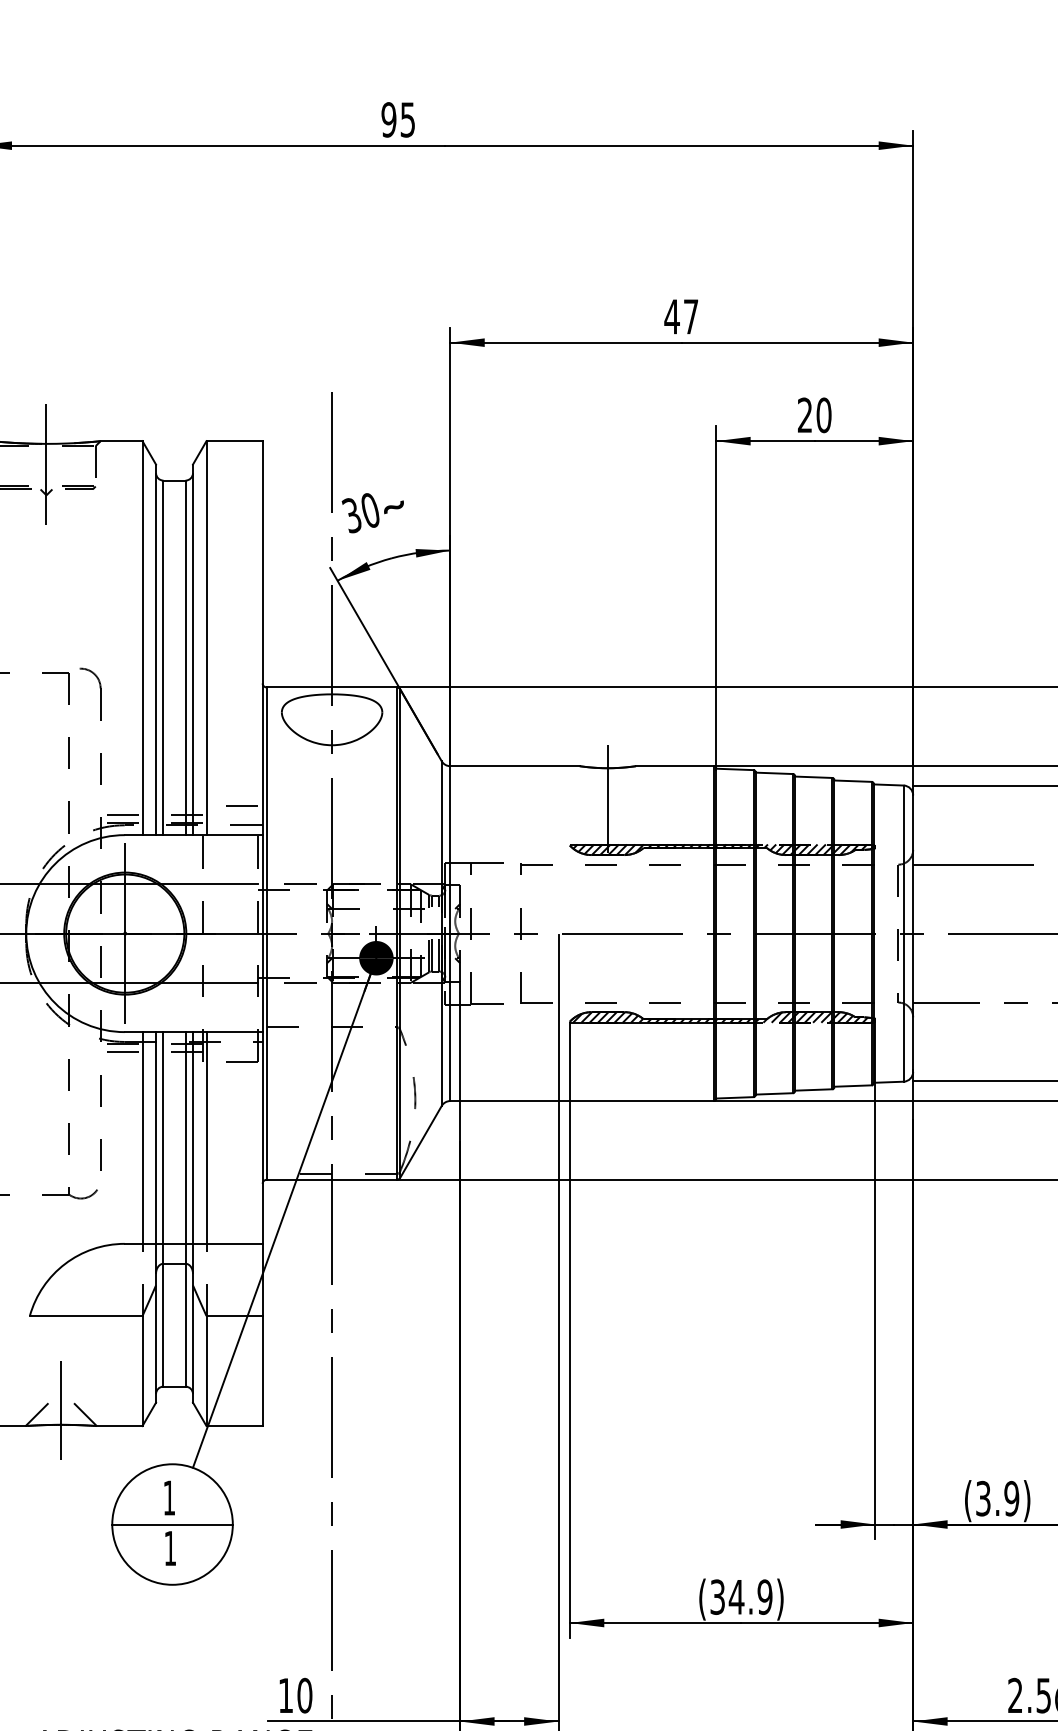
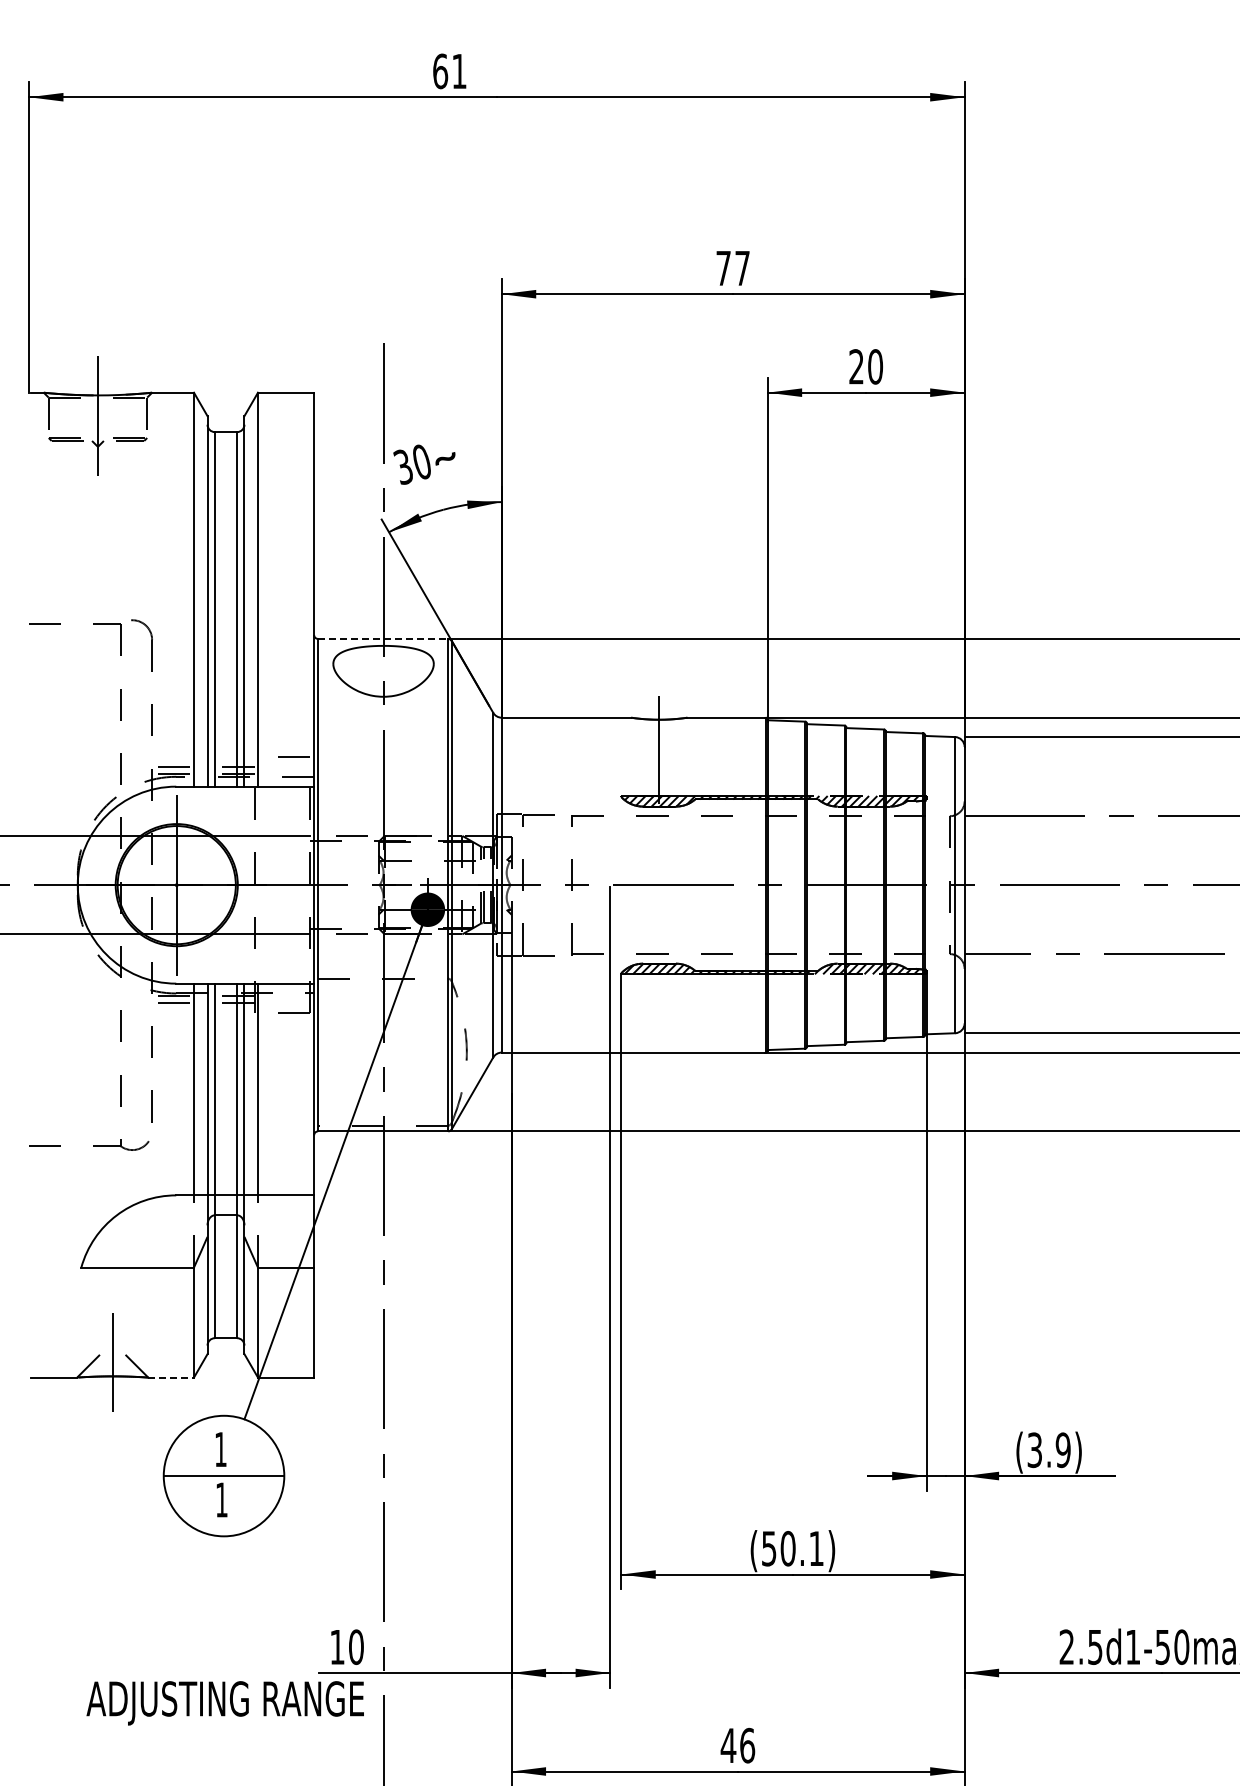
text: (398, 119) -> (449, 71), 95 -> 61
text: (672, 316) -> (723, 268), 47 -> 77
line: (332, 686) -> (383, 638), solid -> dashed
line: (120, 1425) -> (171, 1377), solid -> dashed
text: (741, 1596) -> (792, 1548), (34.9) -> (50.1)

